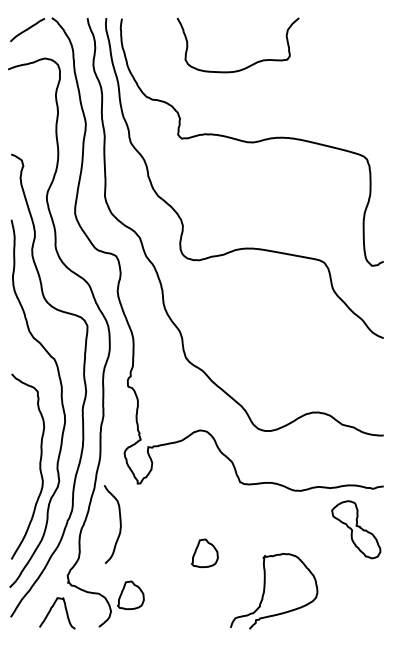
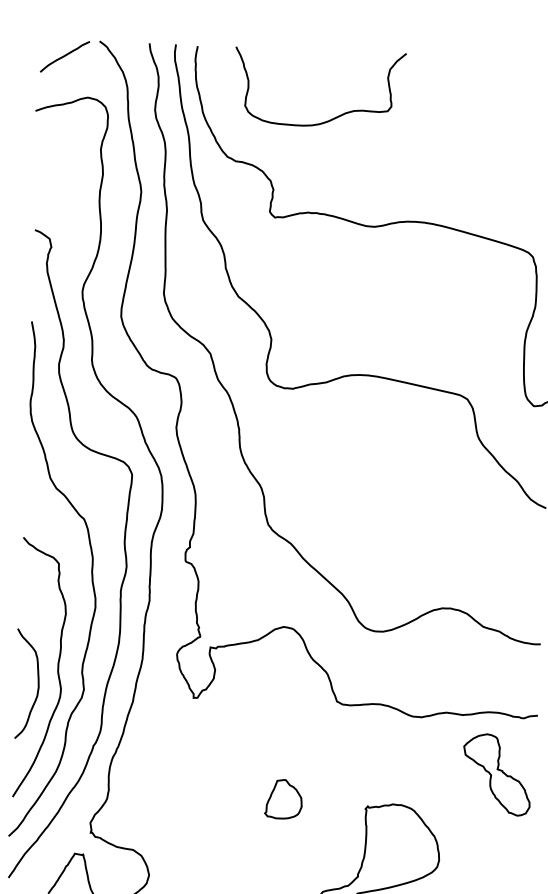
curve: (248, 65) -> (333, 117), moved
curve: (119, 524) -> (36, 684), moved
part: (130, 594) -> (177, 852), removed

